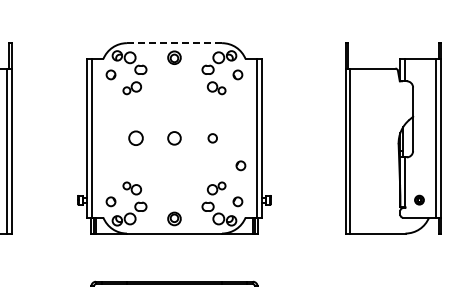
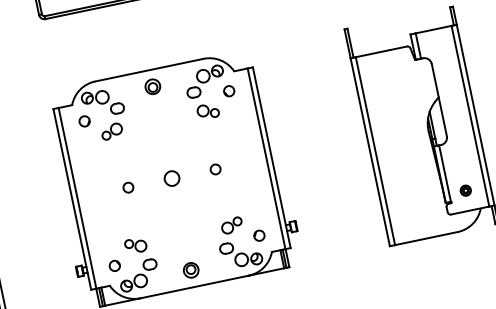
line: (174, 43) -> (149, 70), dashed -> solid
circle: (136, 138) -> (128, 187), size x0.62
part: (240, 165) -> (253, 193), removed

